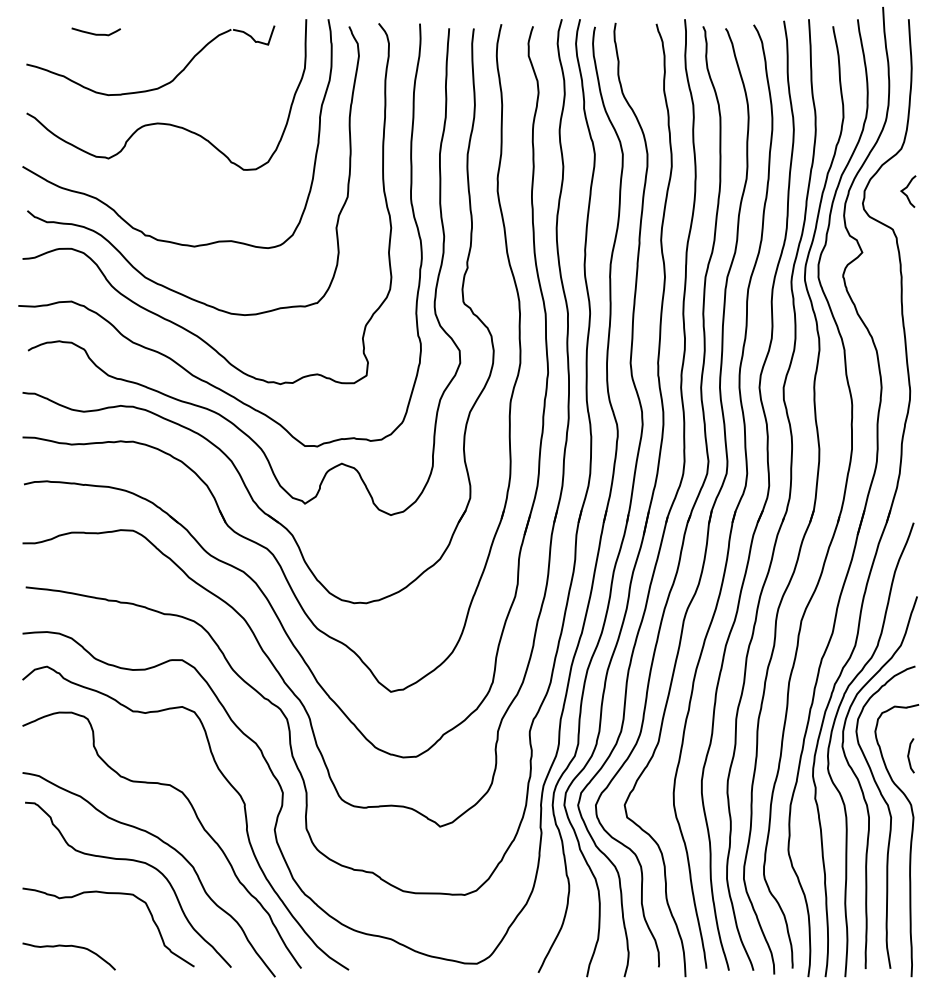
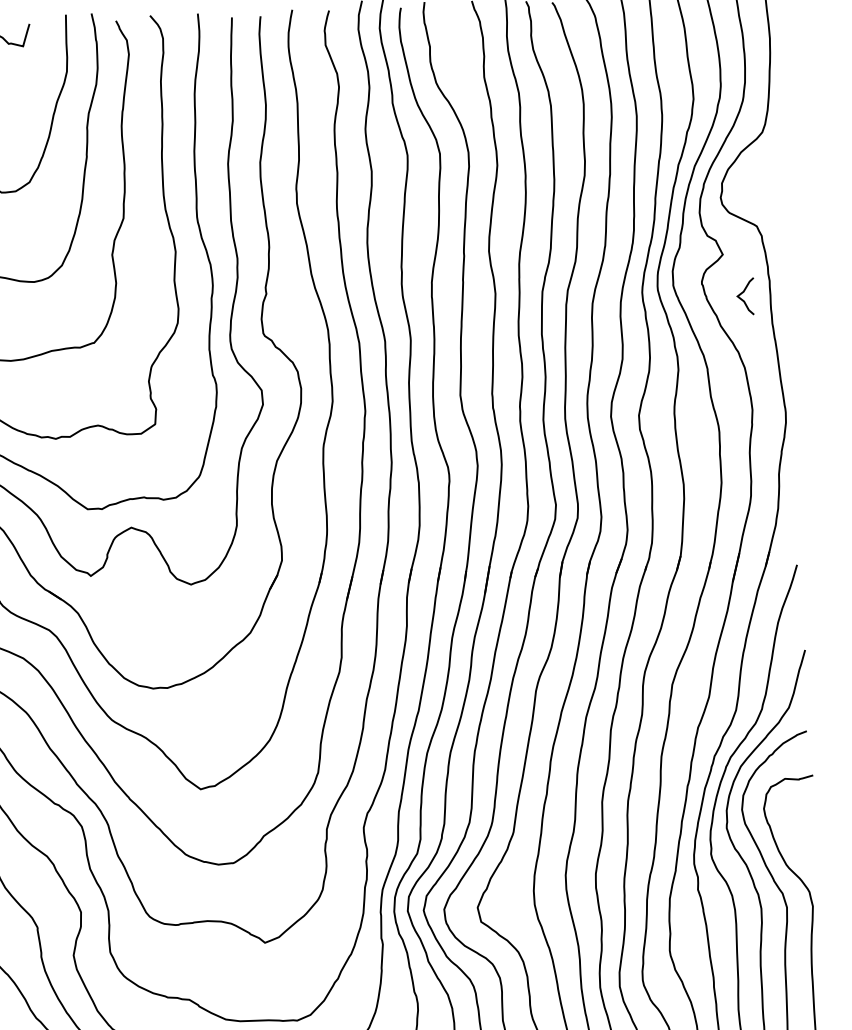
curve: (906, 188) -> (743, 293), moved
curve: (909, 755) -> (804, 834), removed

